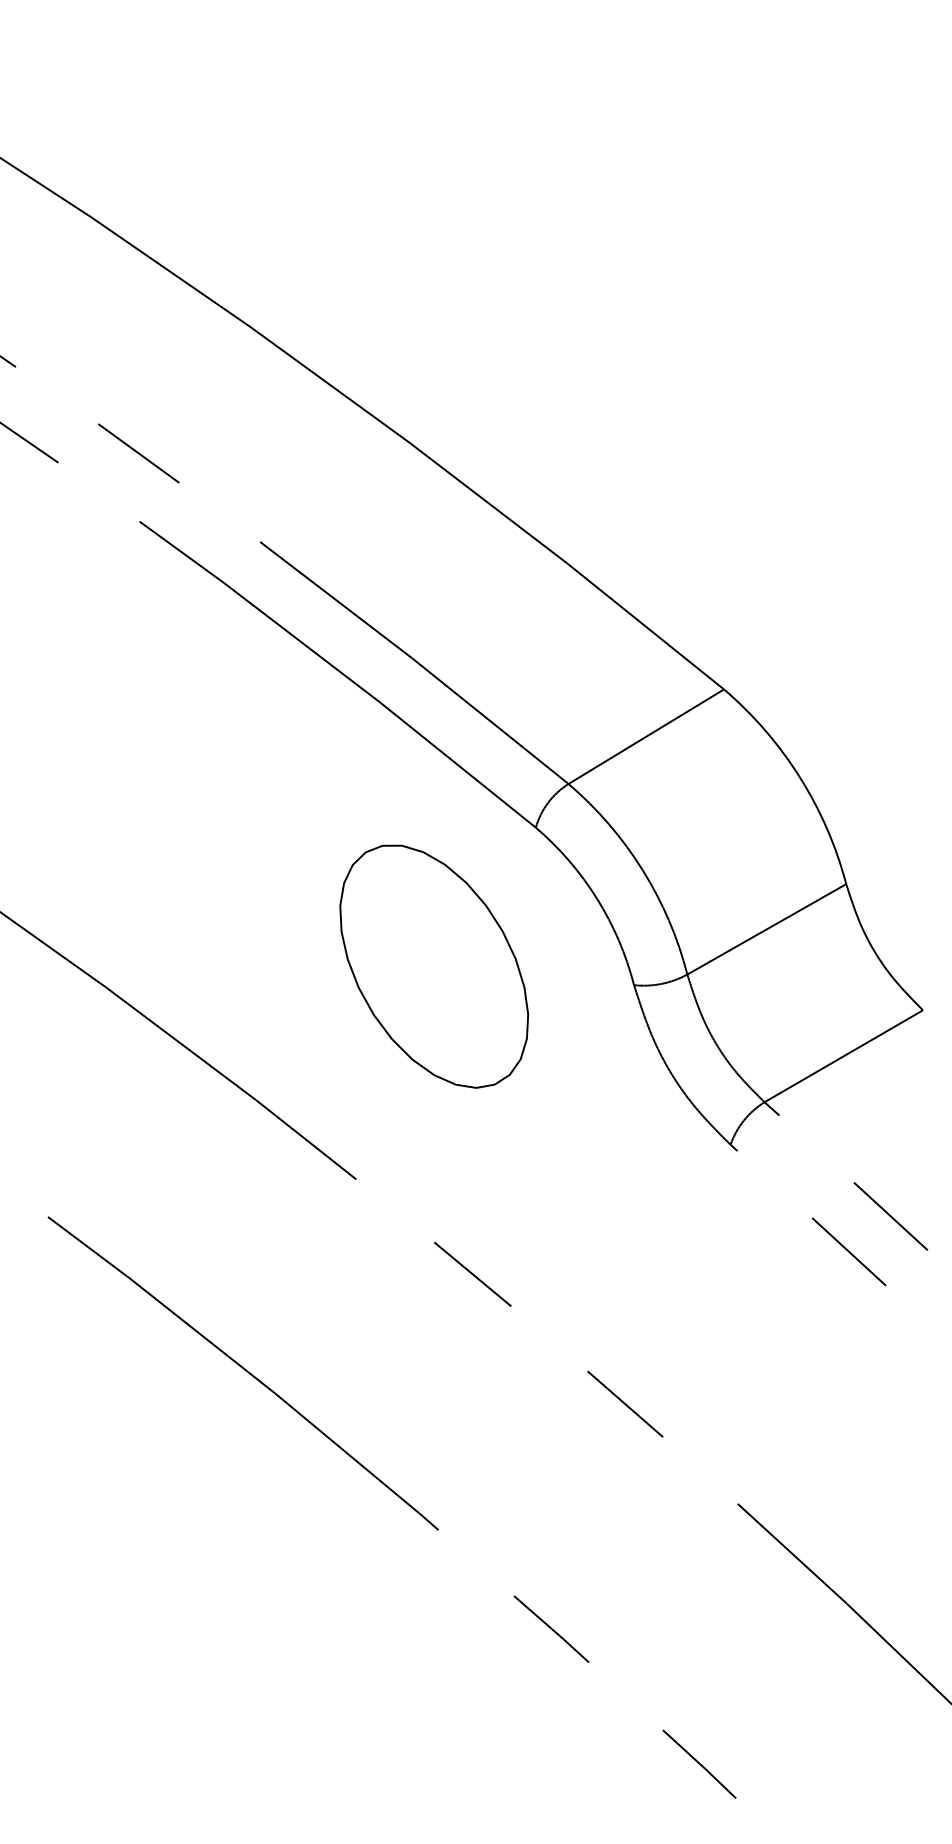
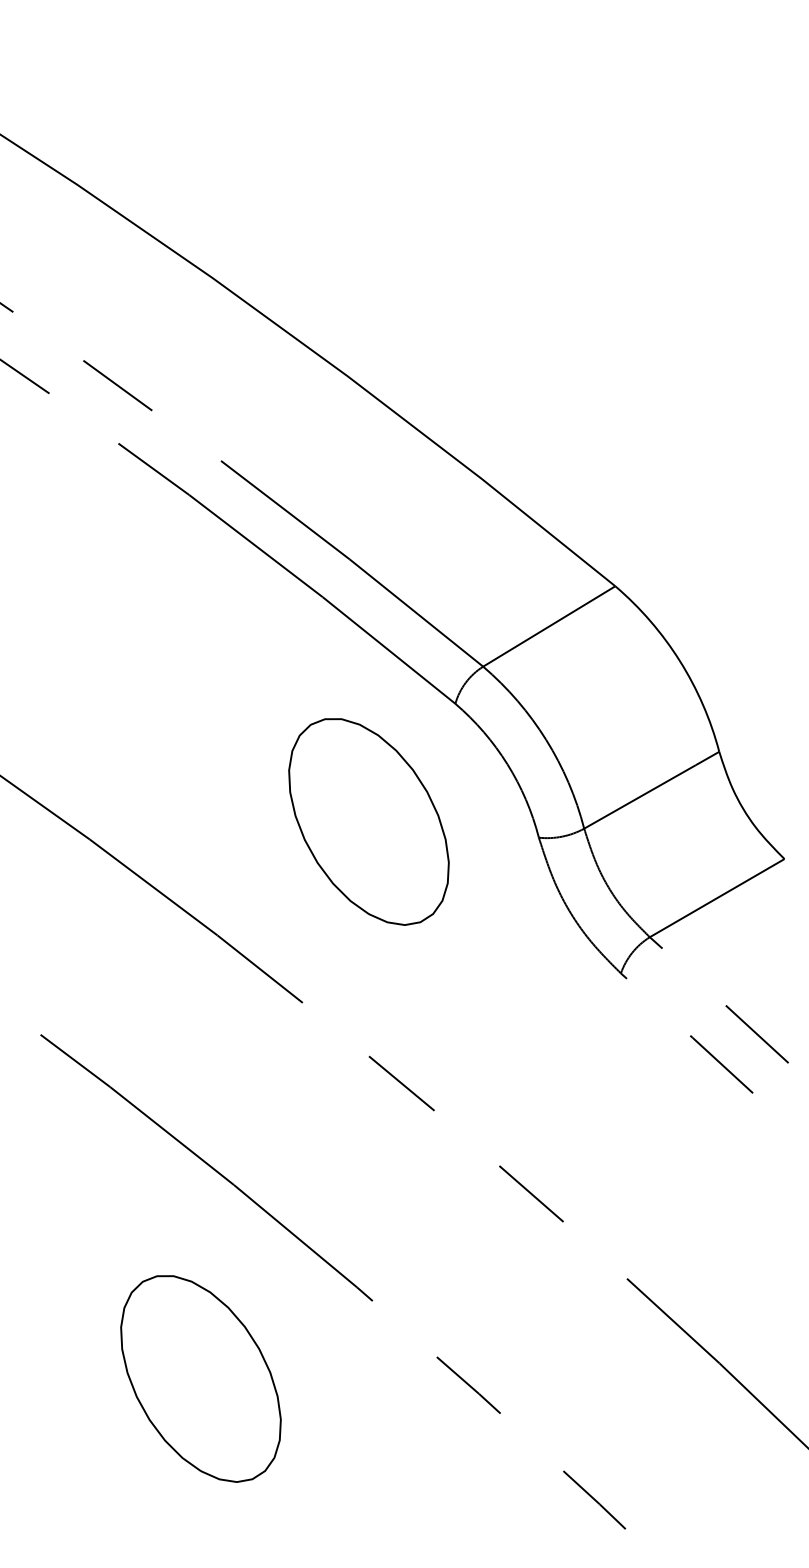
part: (236, 1621) -> (200, 1378), added

